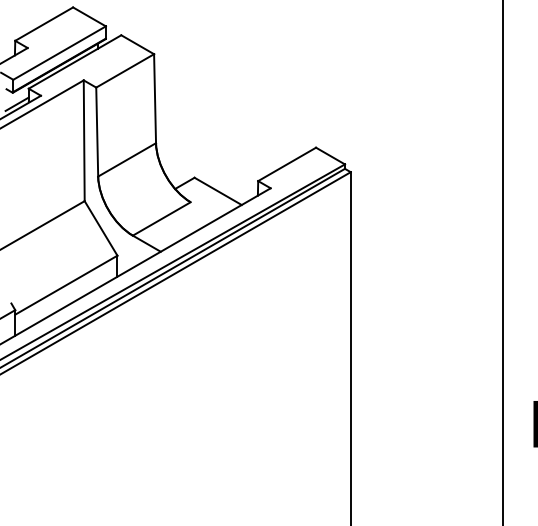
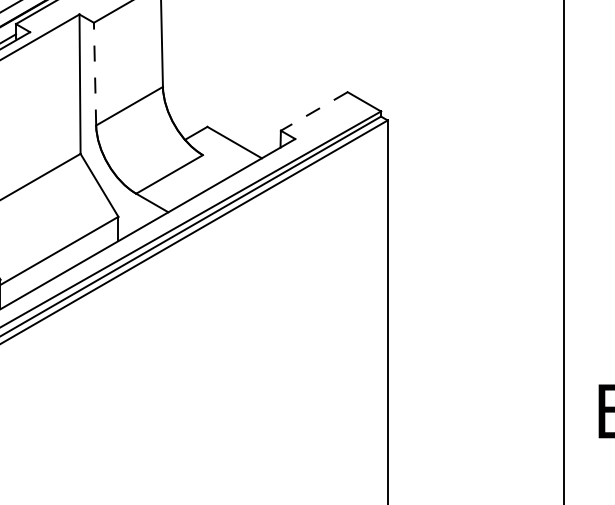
line: (97, 131) -> (95, 73), solid -> dashed
line: (286, 164) -> (313, 111), solid -> dashed

